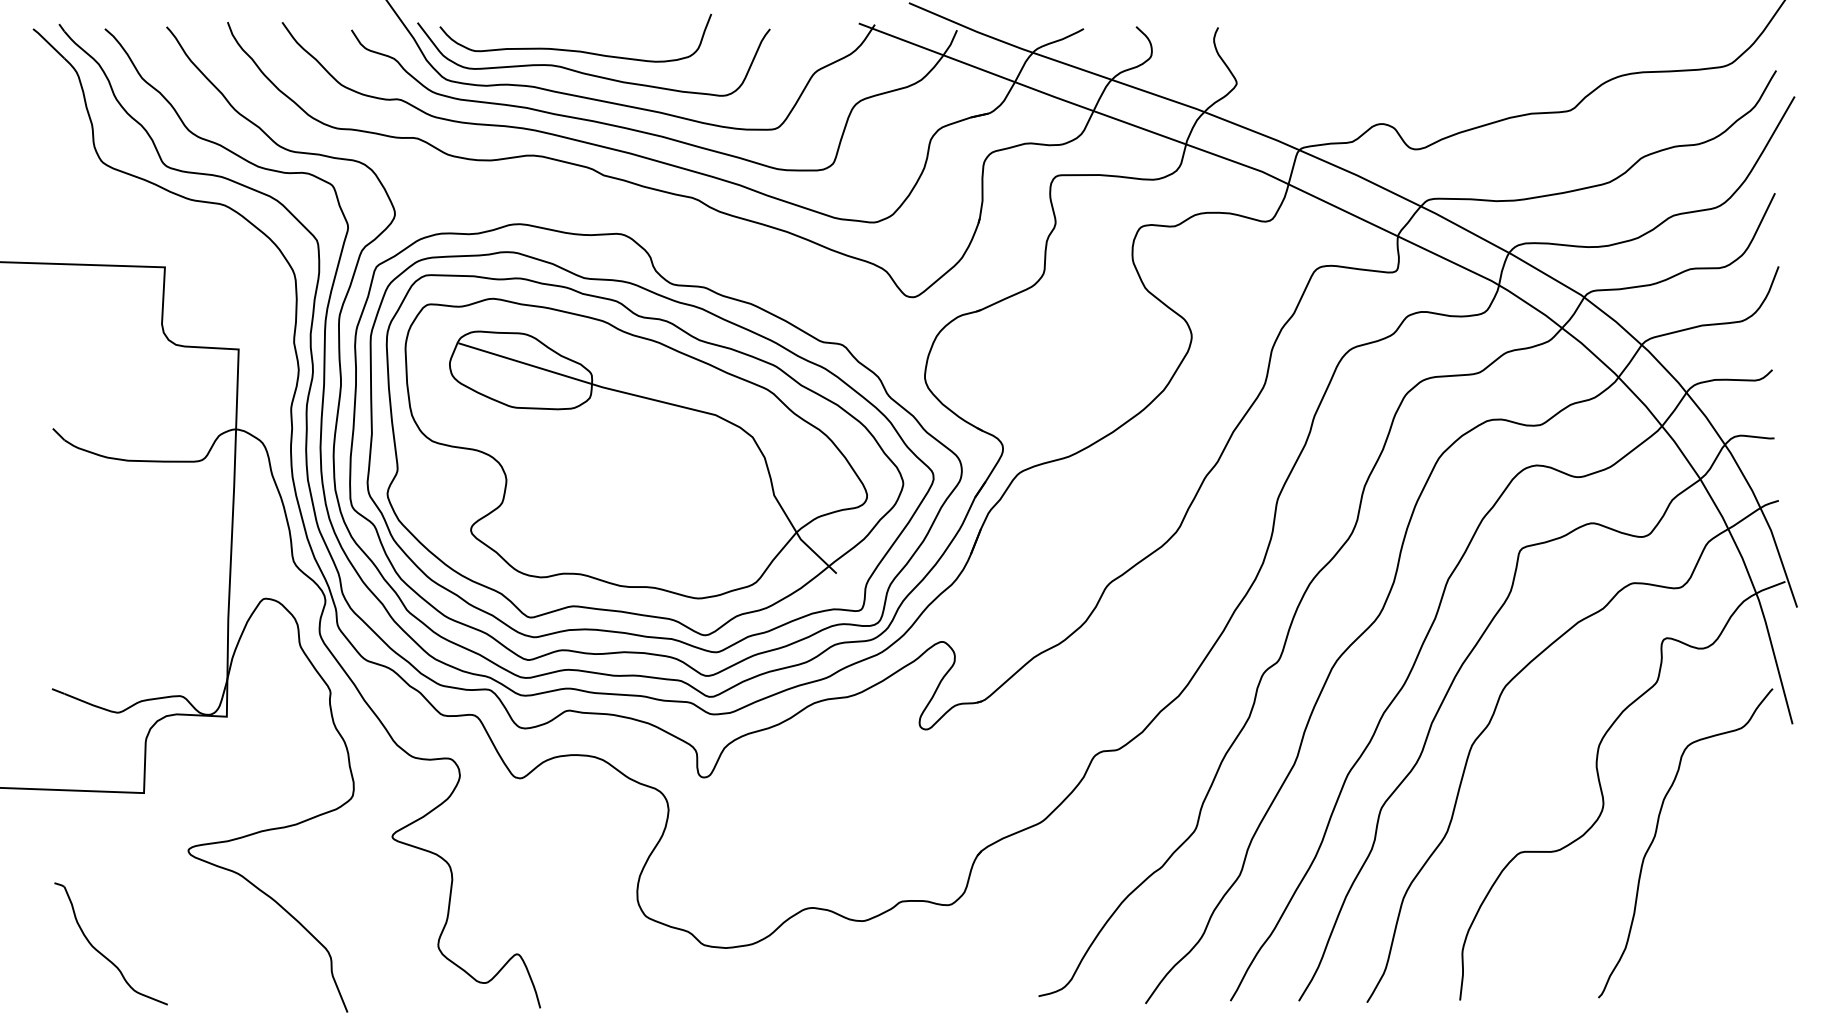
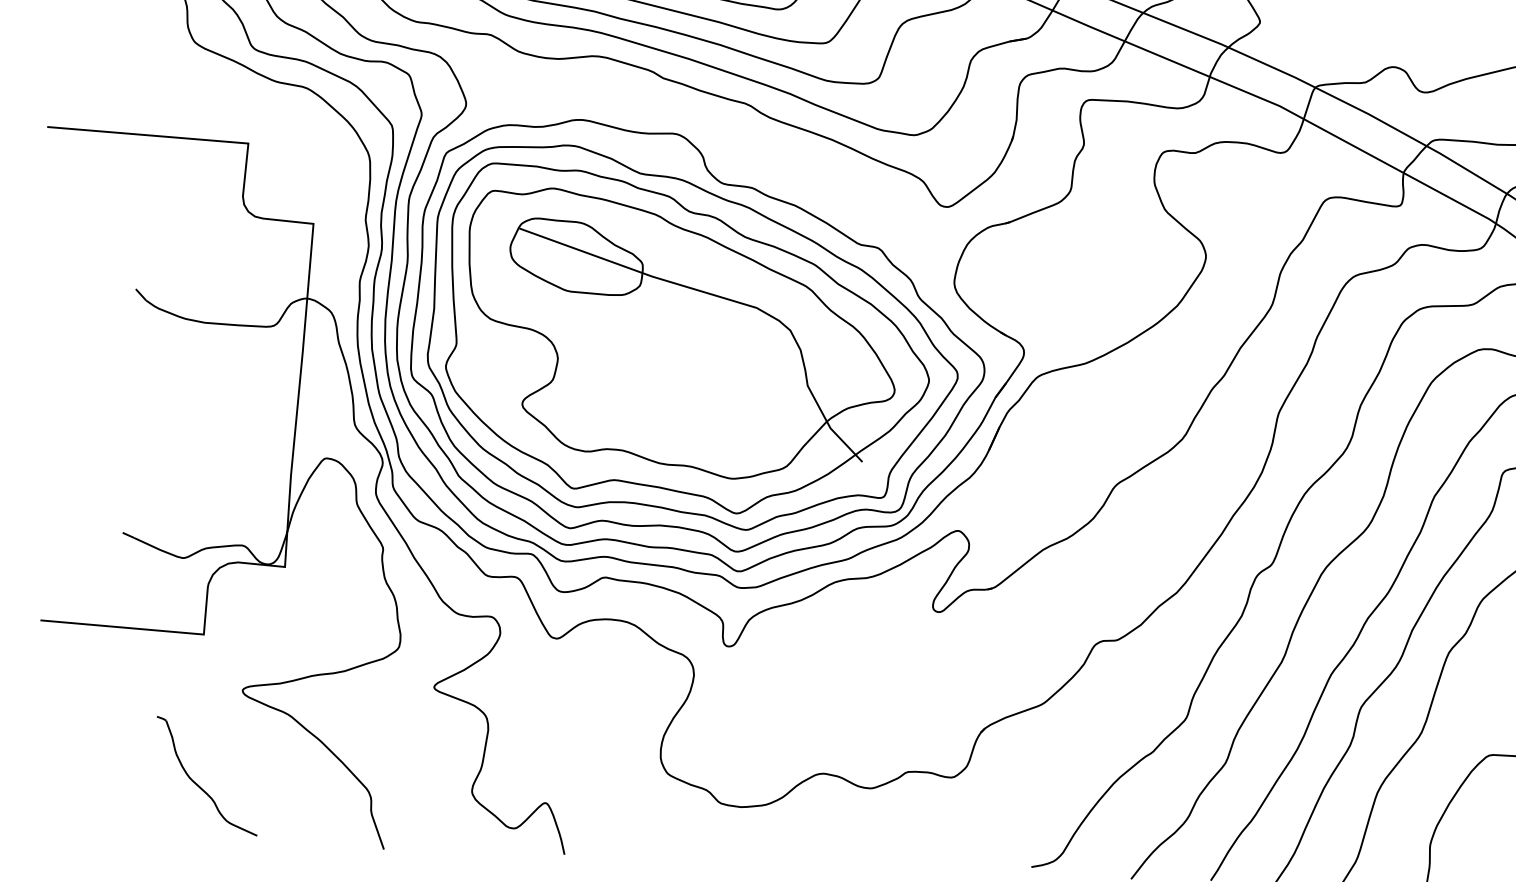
part: (101, 952) -> (197, 783), moved

